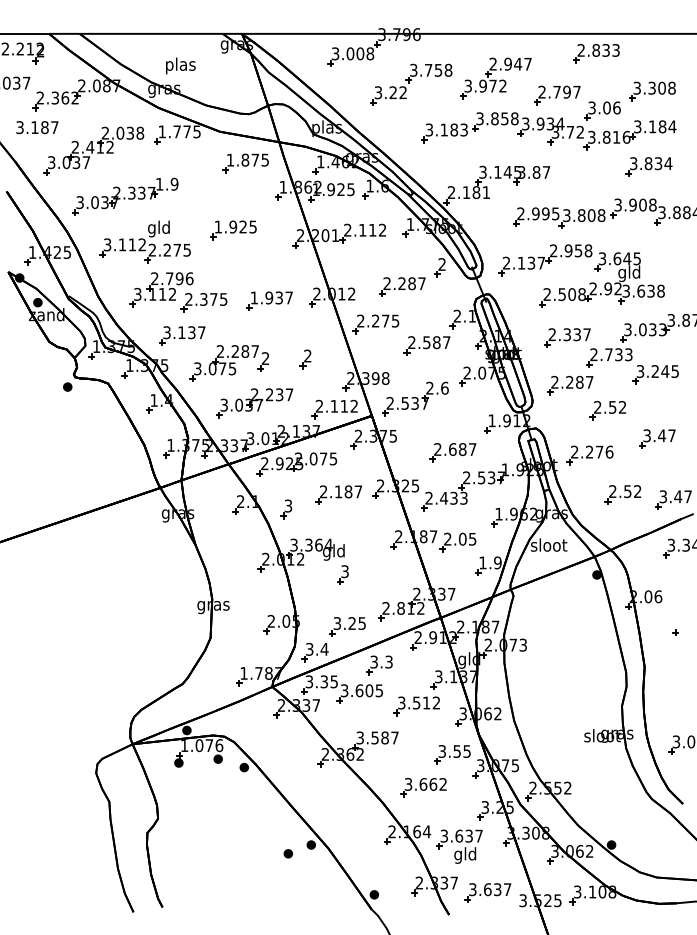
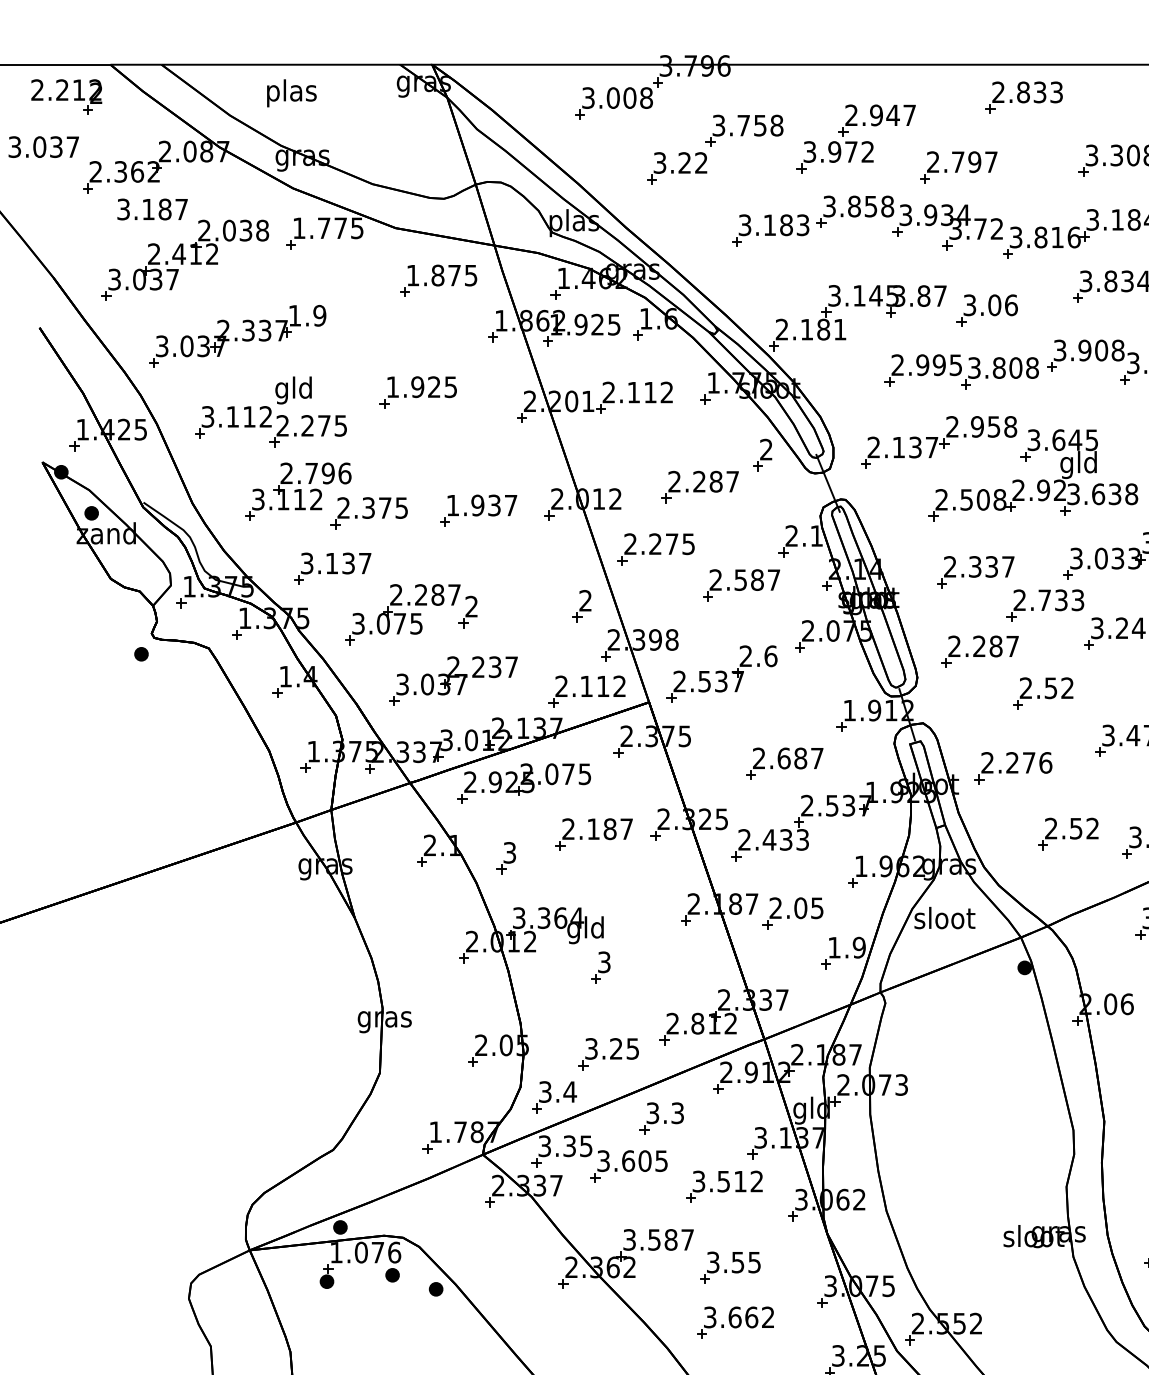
text: (180, 65) -> (291, 92), moved
part: (602, 110) -> (987, 309), moved
text: (37, 127) -> (152, 209), moved
part: (305, 359) -> (581, 606), moved
part: (452, 754) -> (730, 1267), moved

